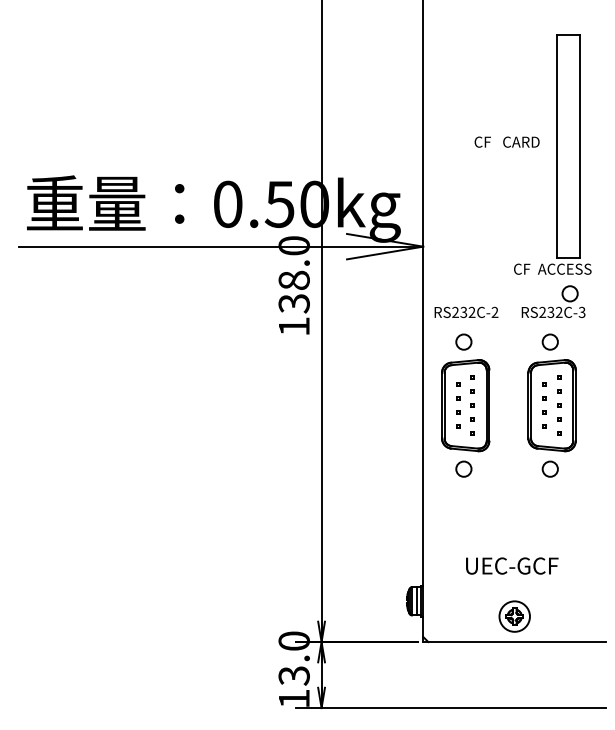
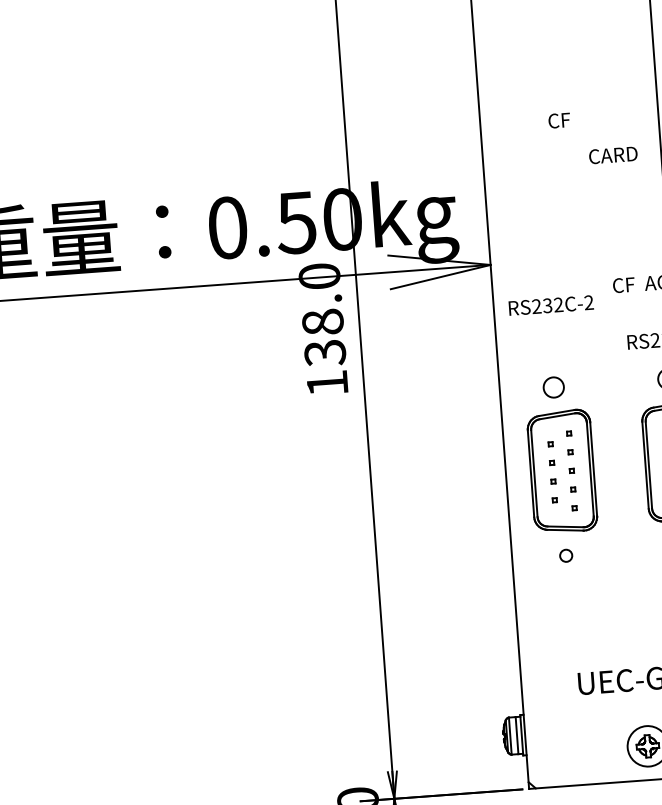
text: (521, 141) -> (613, 154), moved
text: (466, 311) -> (551, 304), moved
circle: (463, 468) -> (565, 555), size x0.6

